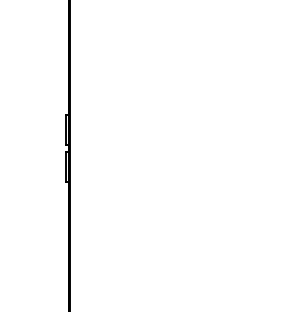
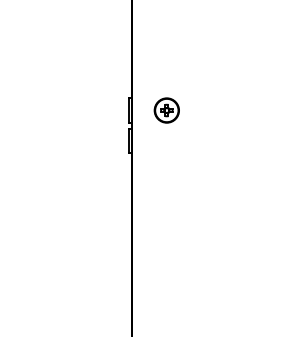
part: (111, 129) -> (166, 110), added

